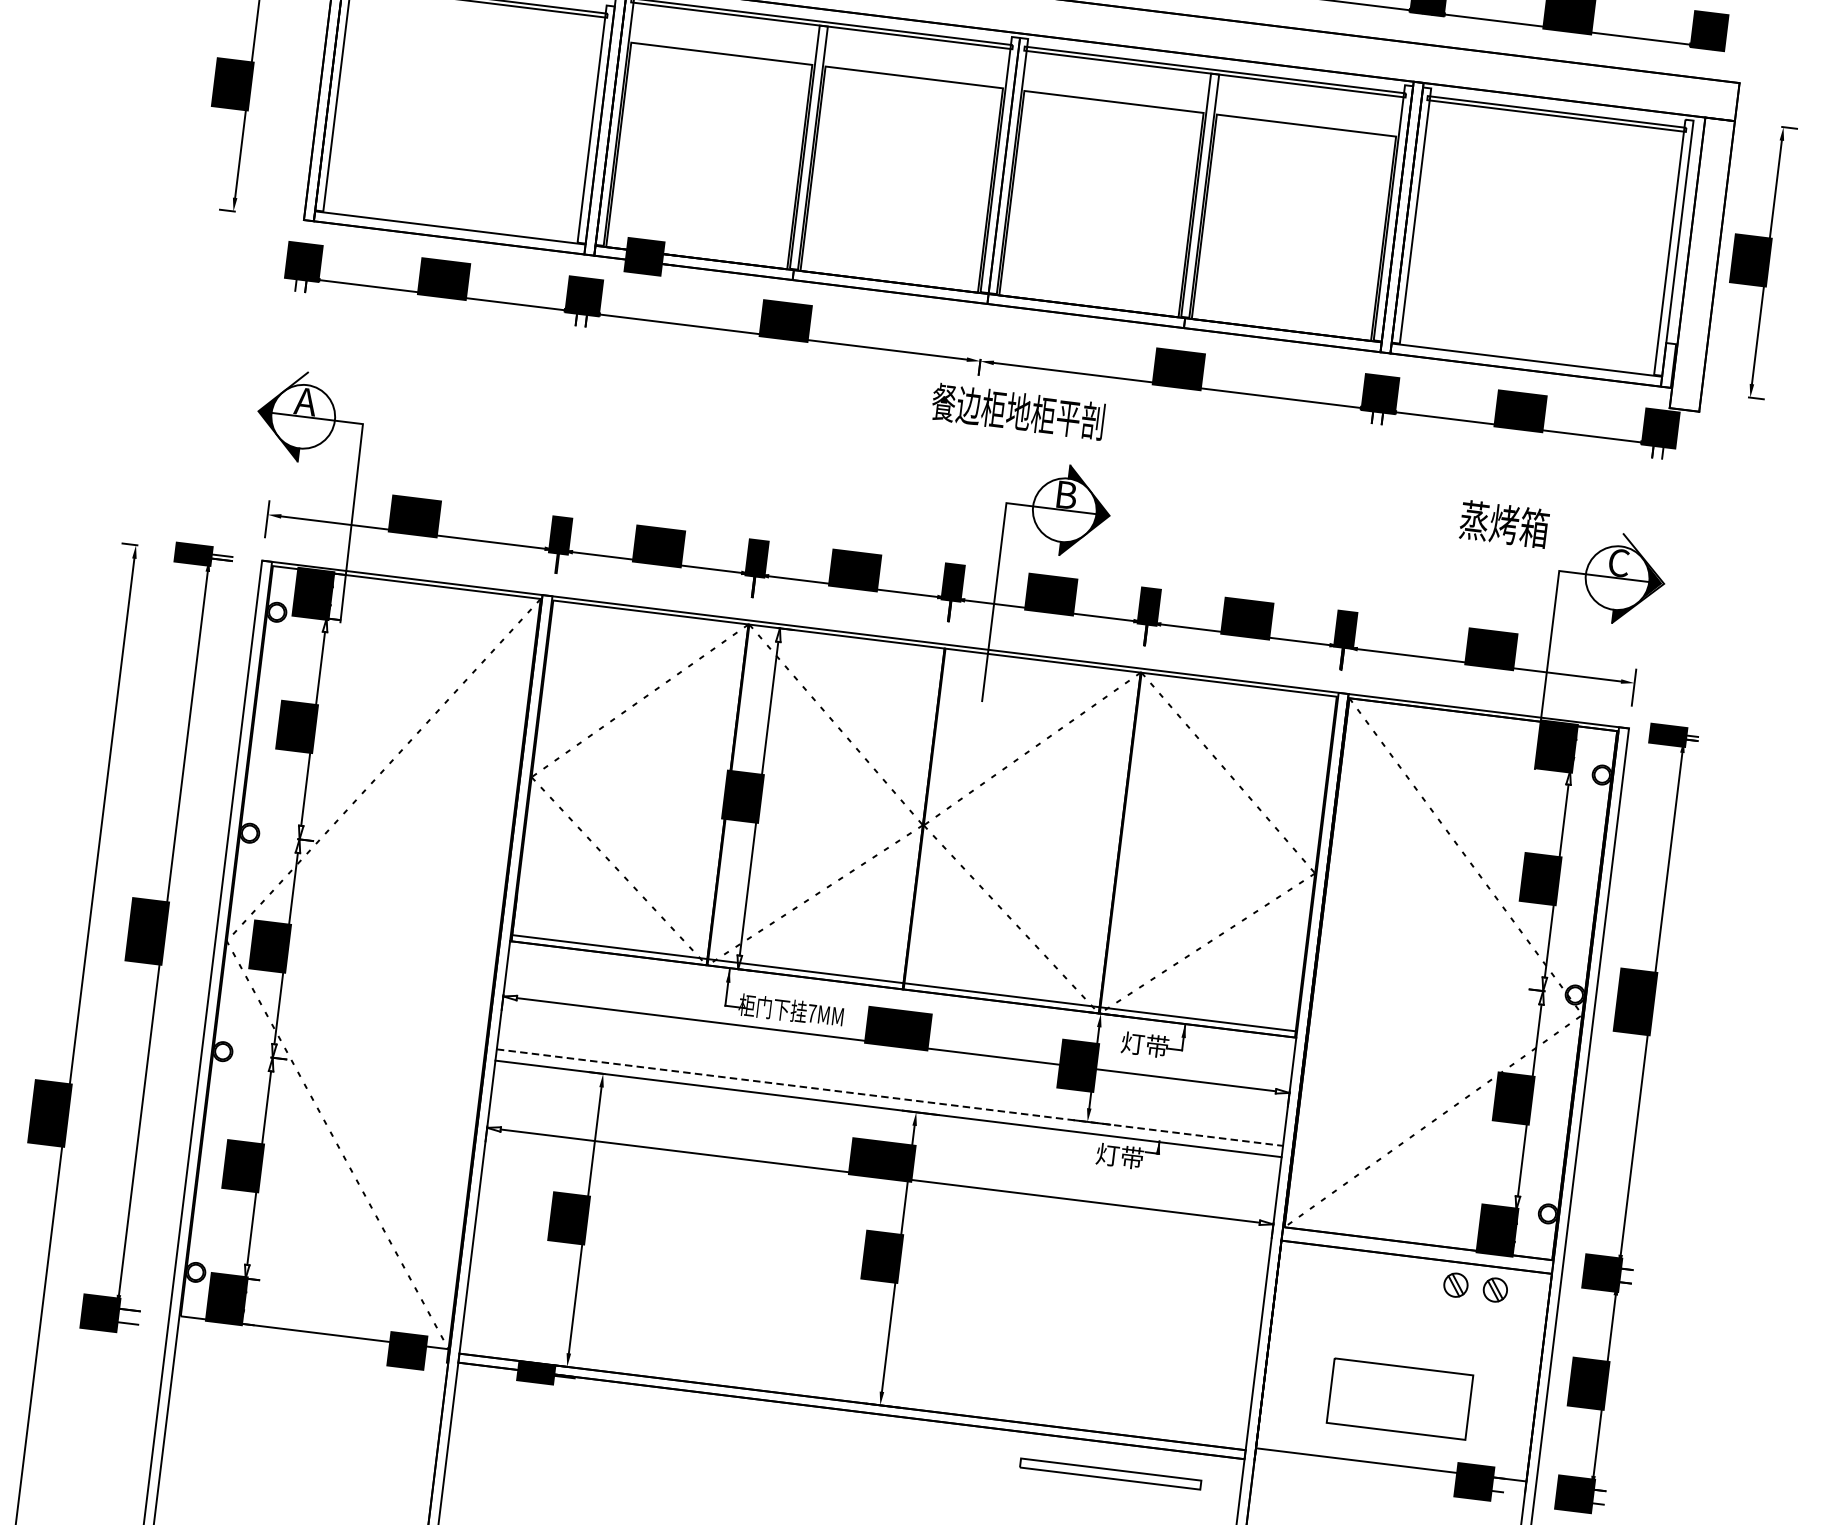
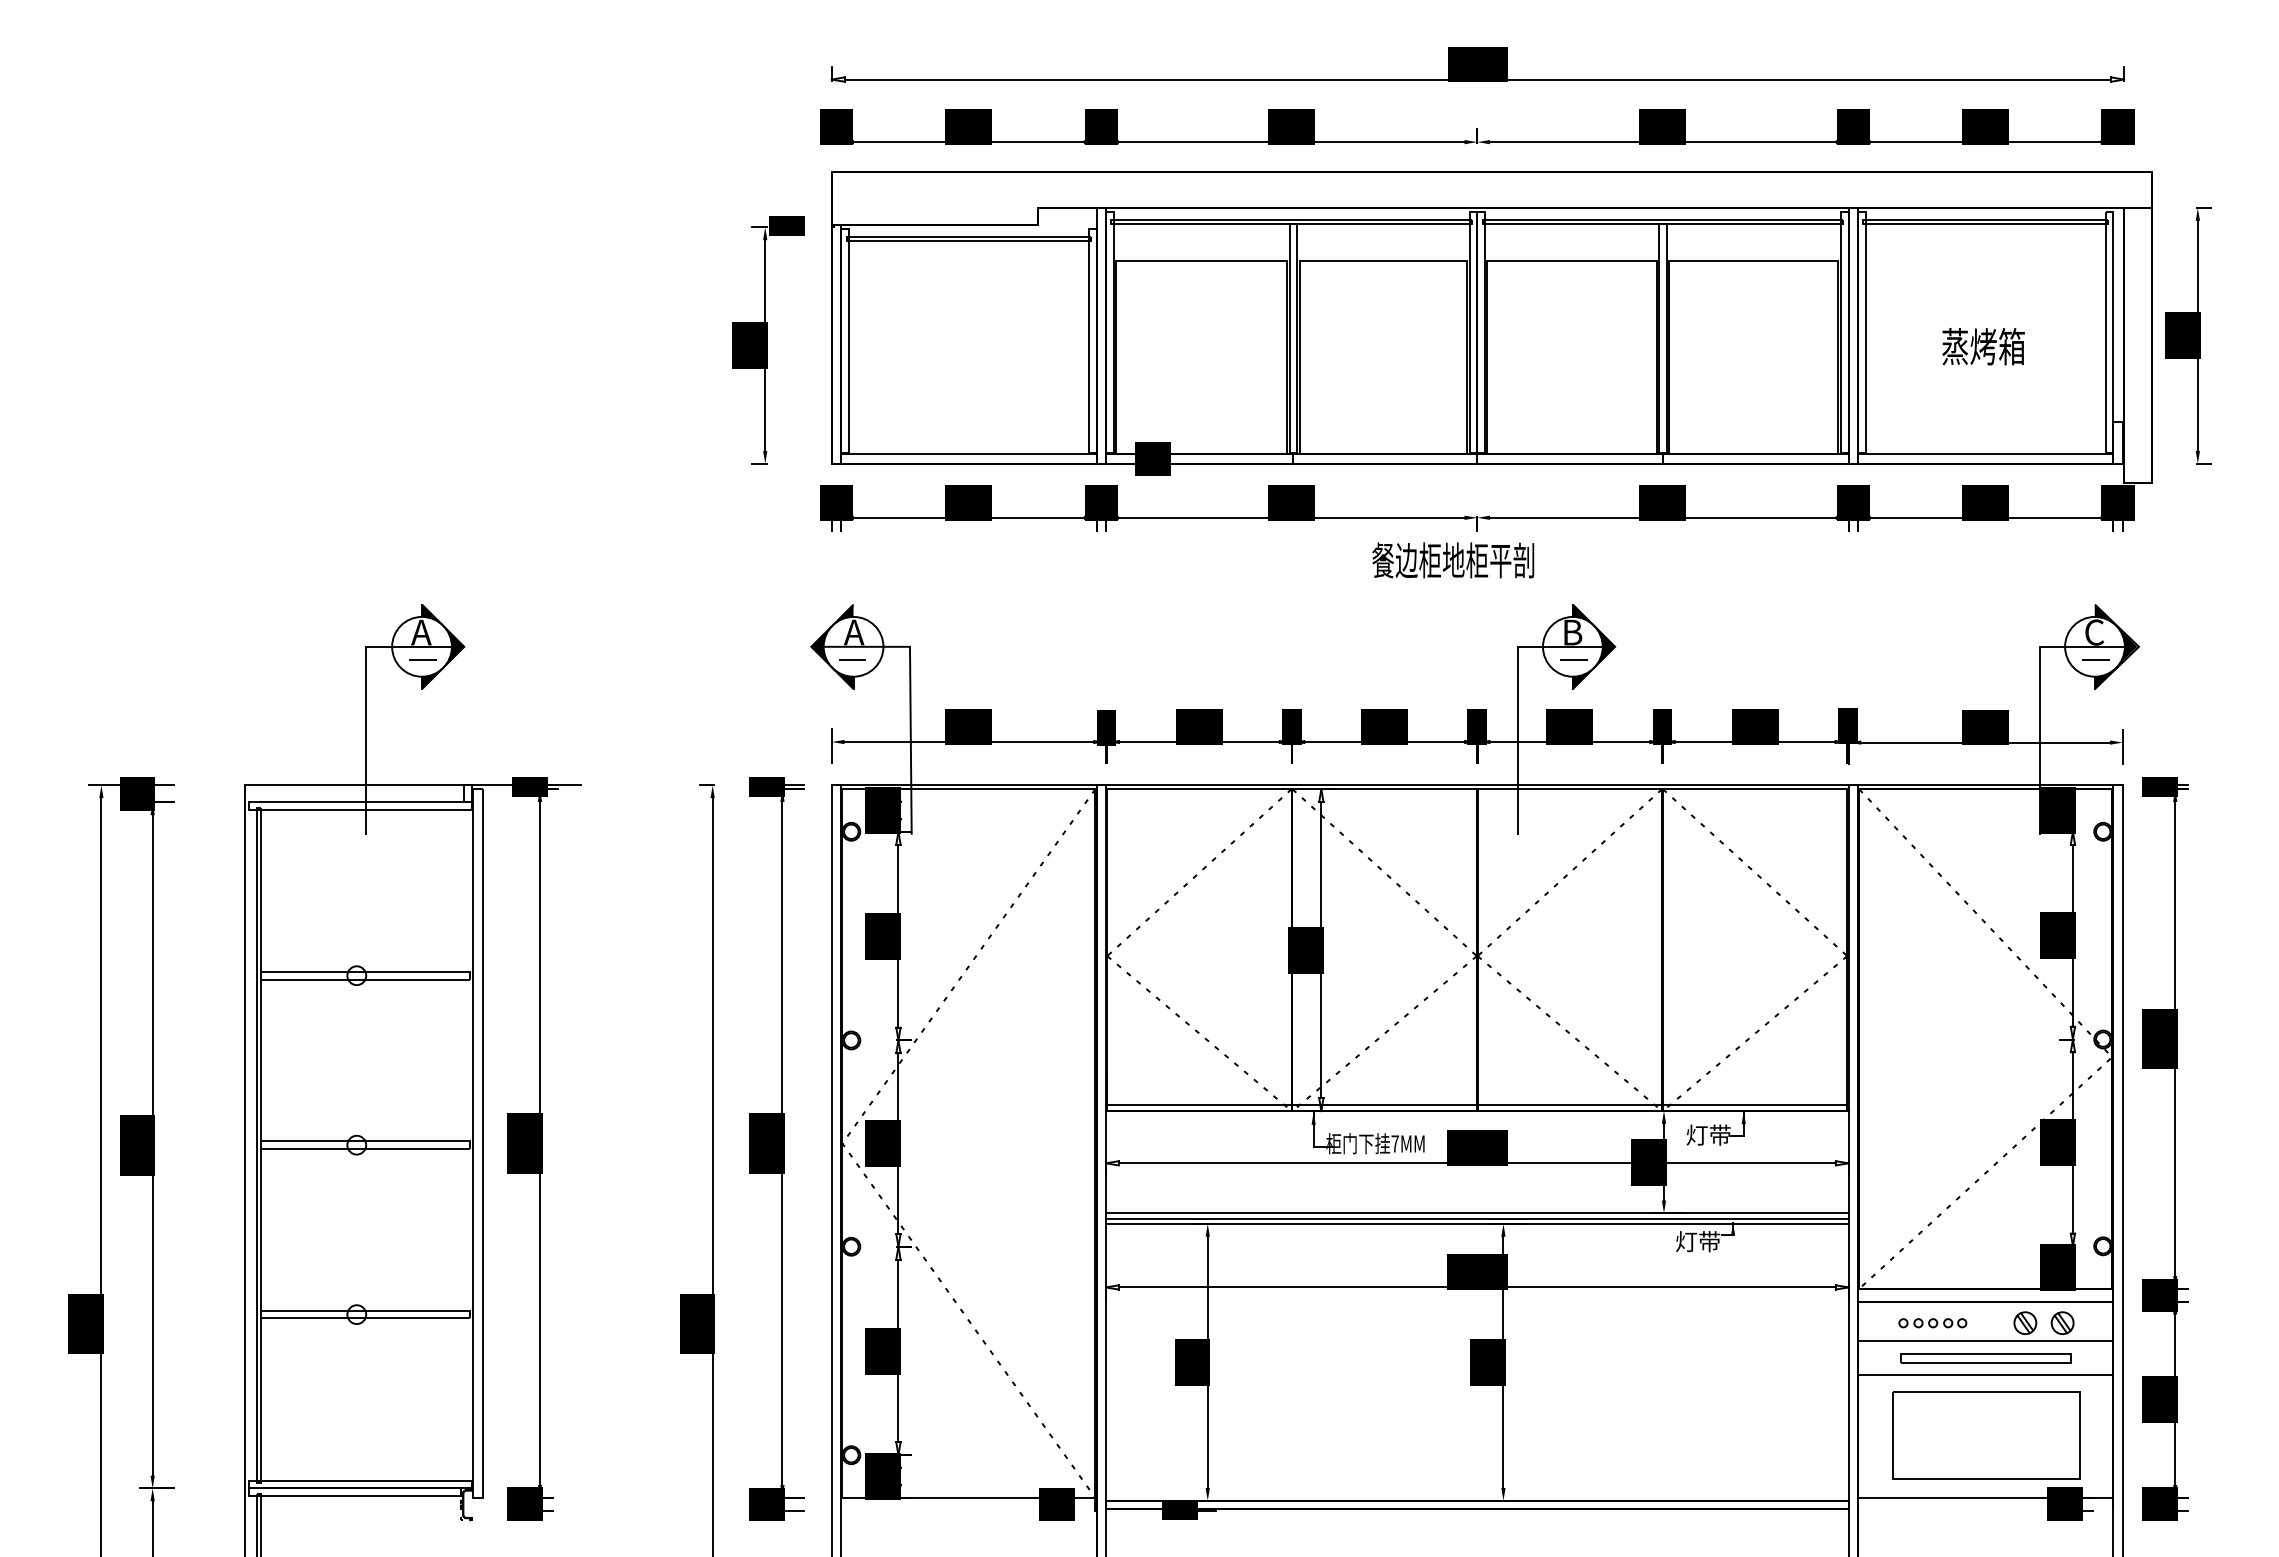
fill: (295, 381) -> (842, 614), added
text: (1018, 411) -> (1453, 560), moved
line: (300, 430) -> (852, 659), added
line: (1063, 523) -> (1573, 659), added
text: (1504, 524) -> (1983, 346), moved
fill: (1631, 545) -> (2104, 614), added
line: (1616, 591) -> (2095, 659), added
line: (890, 1097) -> (1477, 1213), dashed -> solid
line: (888, 1104) -> (1476, 1219), added
part: (1357, 1273) -> (1932, 1323), added
line: (1411, 1299) -> (1985, 1341), added
line: (1406, 1335) -> (1985, 1375), added
part: (1400, 1399) -> (1986, 1435), size x1.43
part: (1110, 1474) -> (1985, 1358), moved

